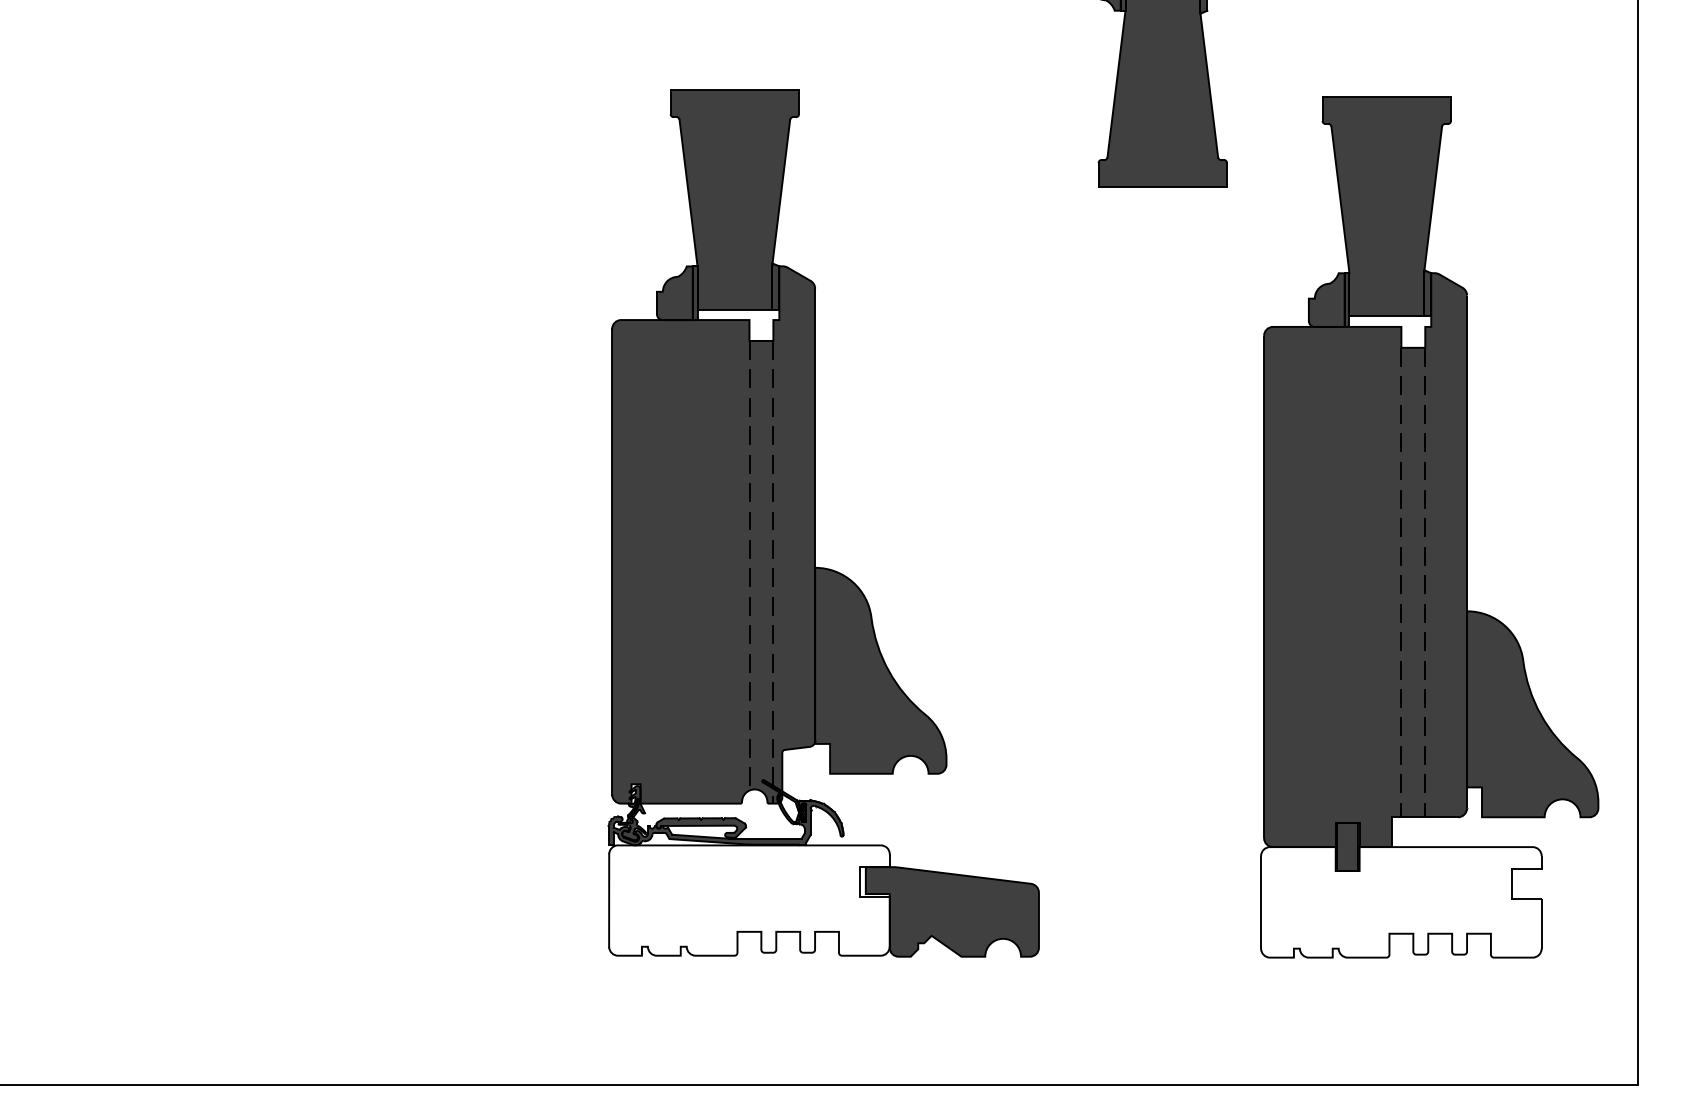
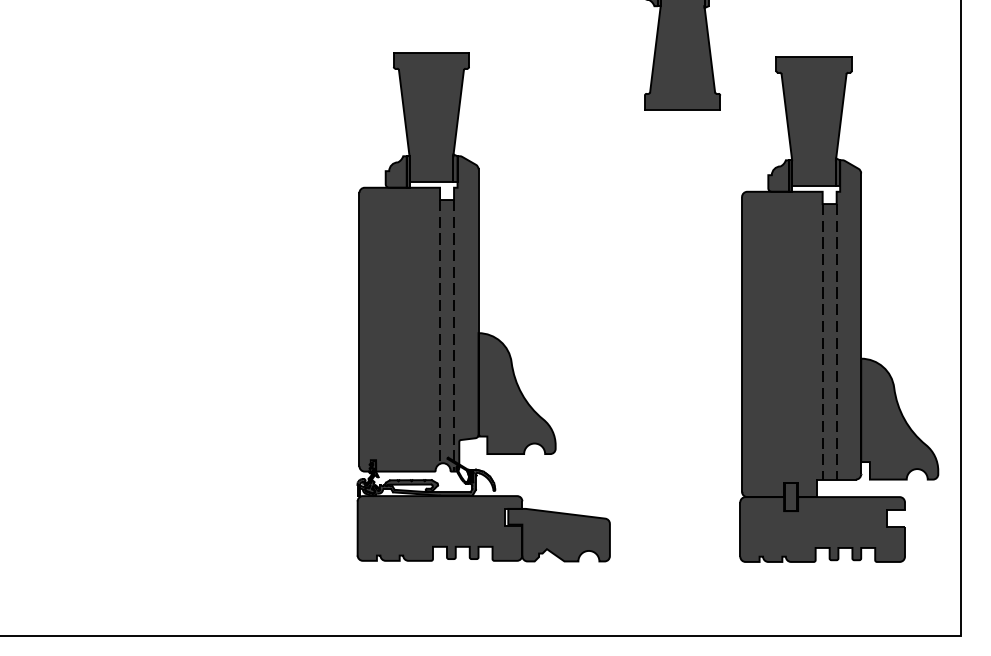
fill: (748, 900) -> (439, 528), added
fill: (1401, 902) -> (822, 529), added

